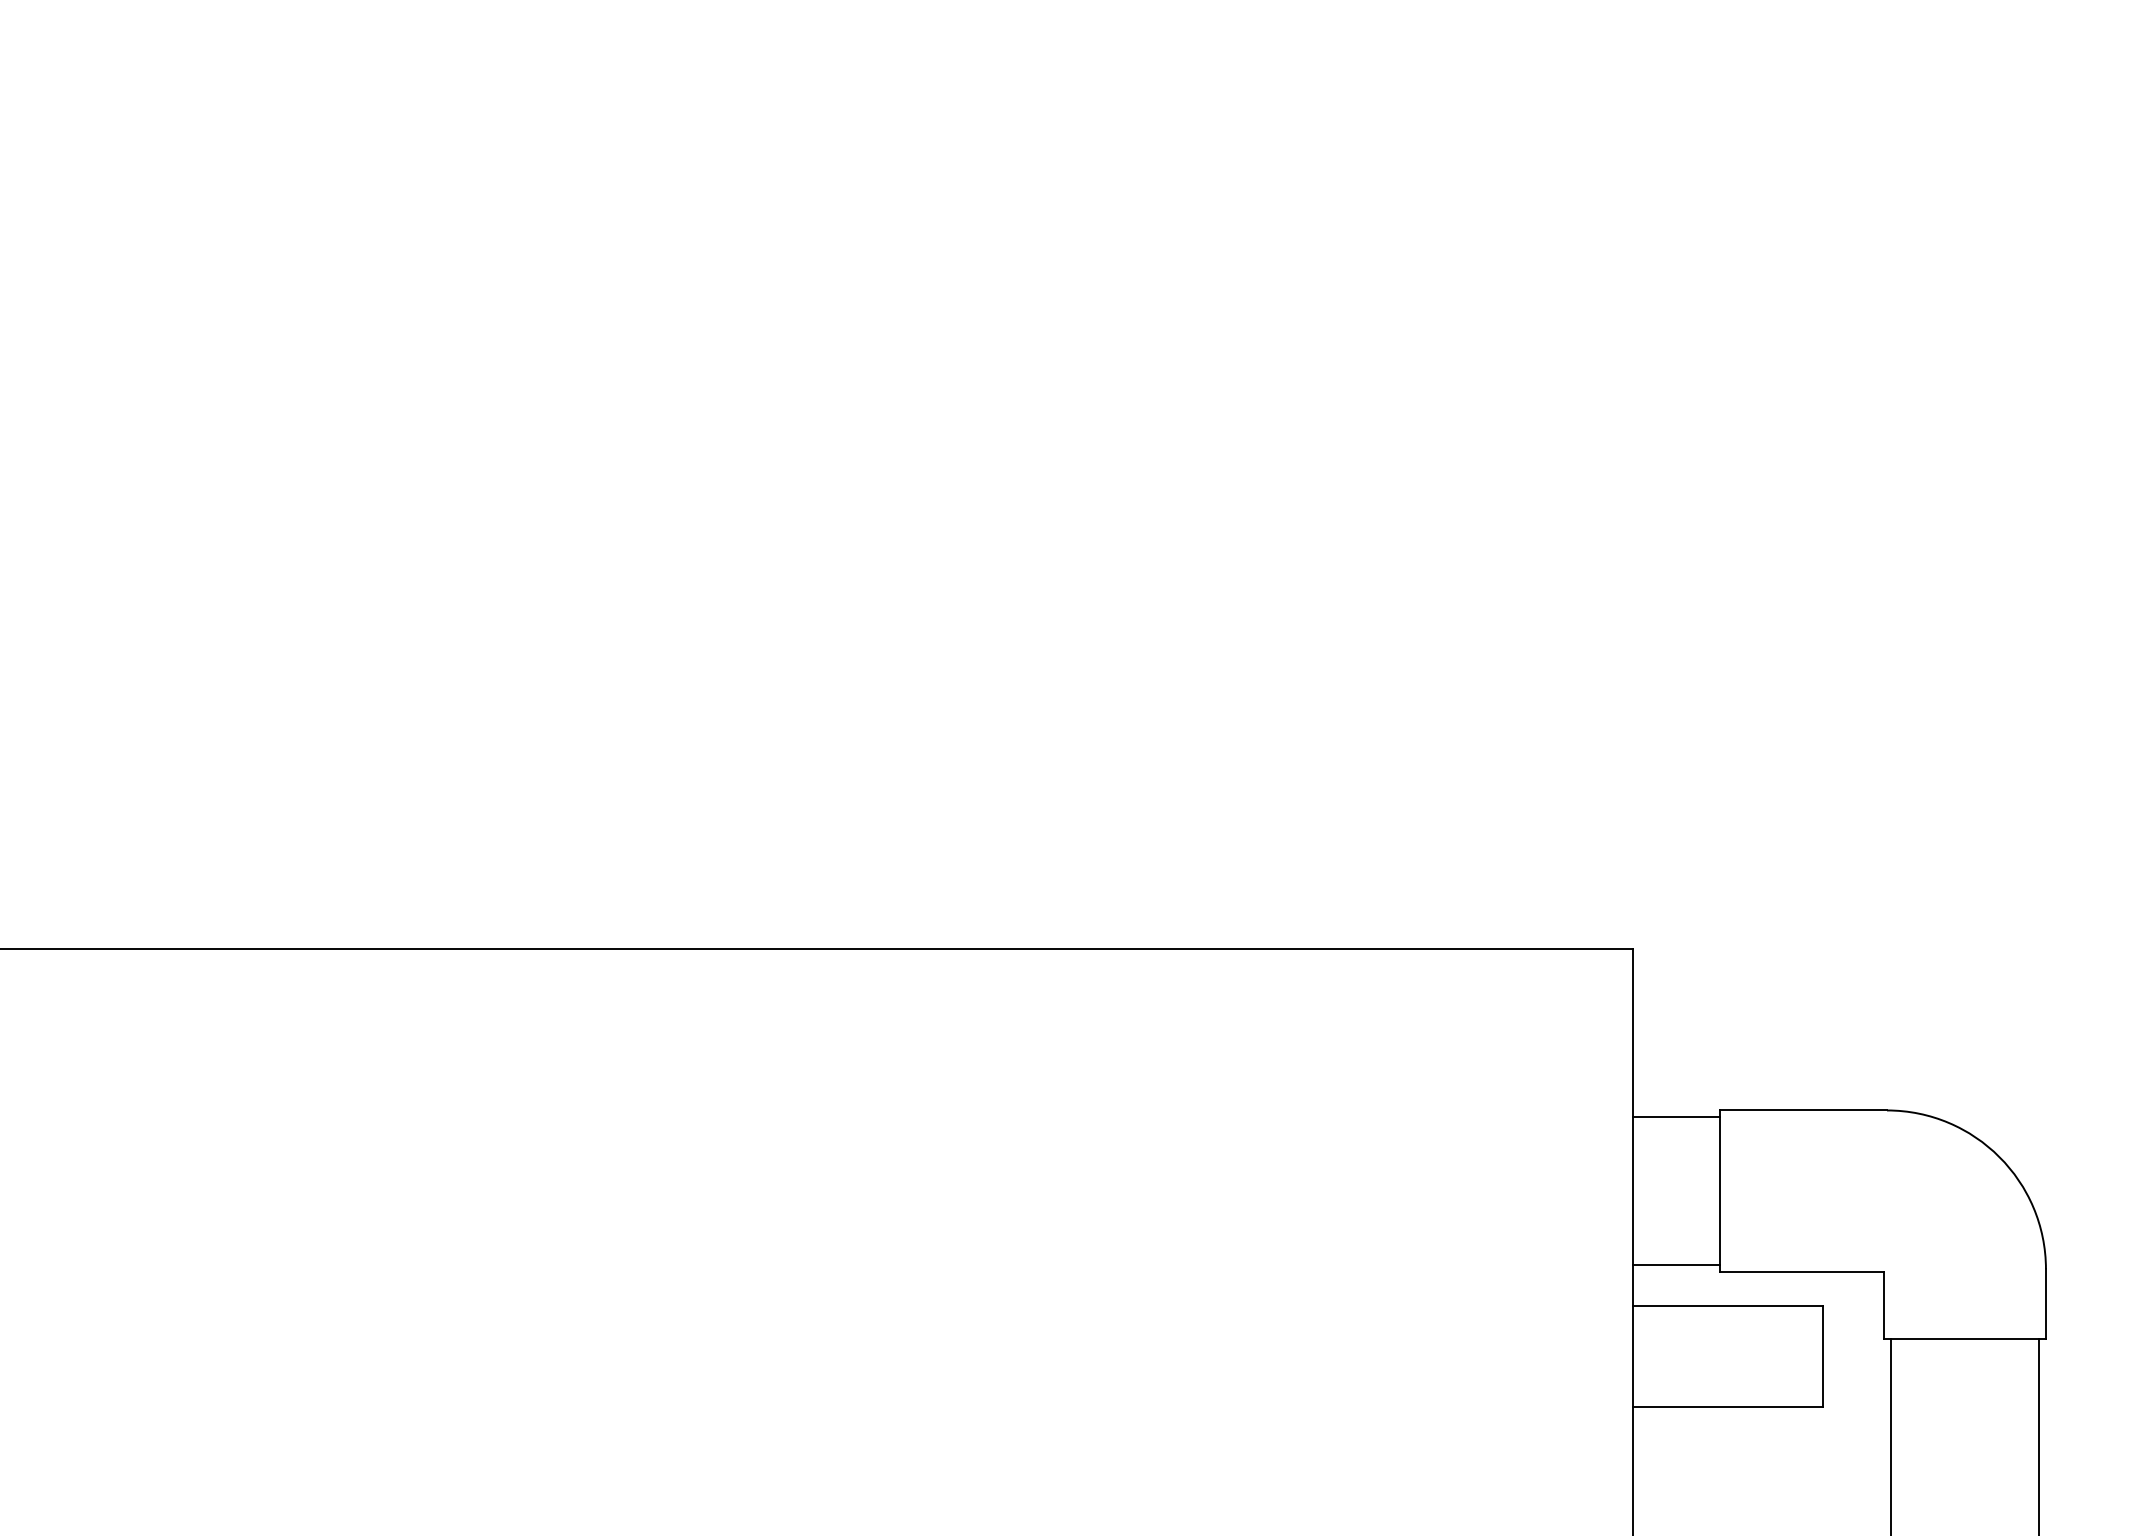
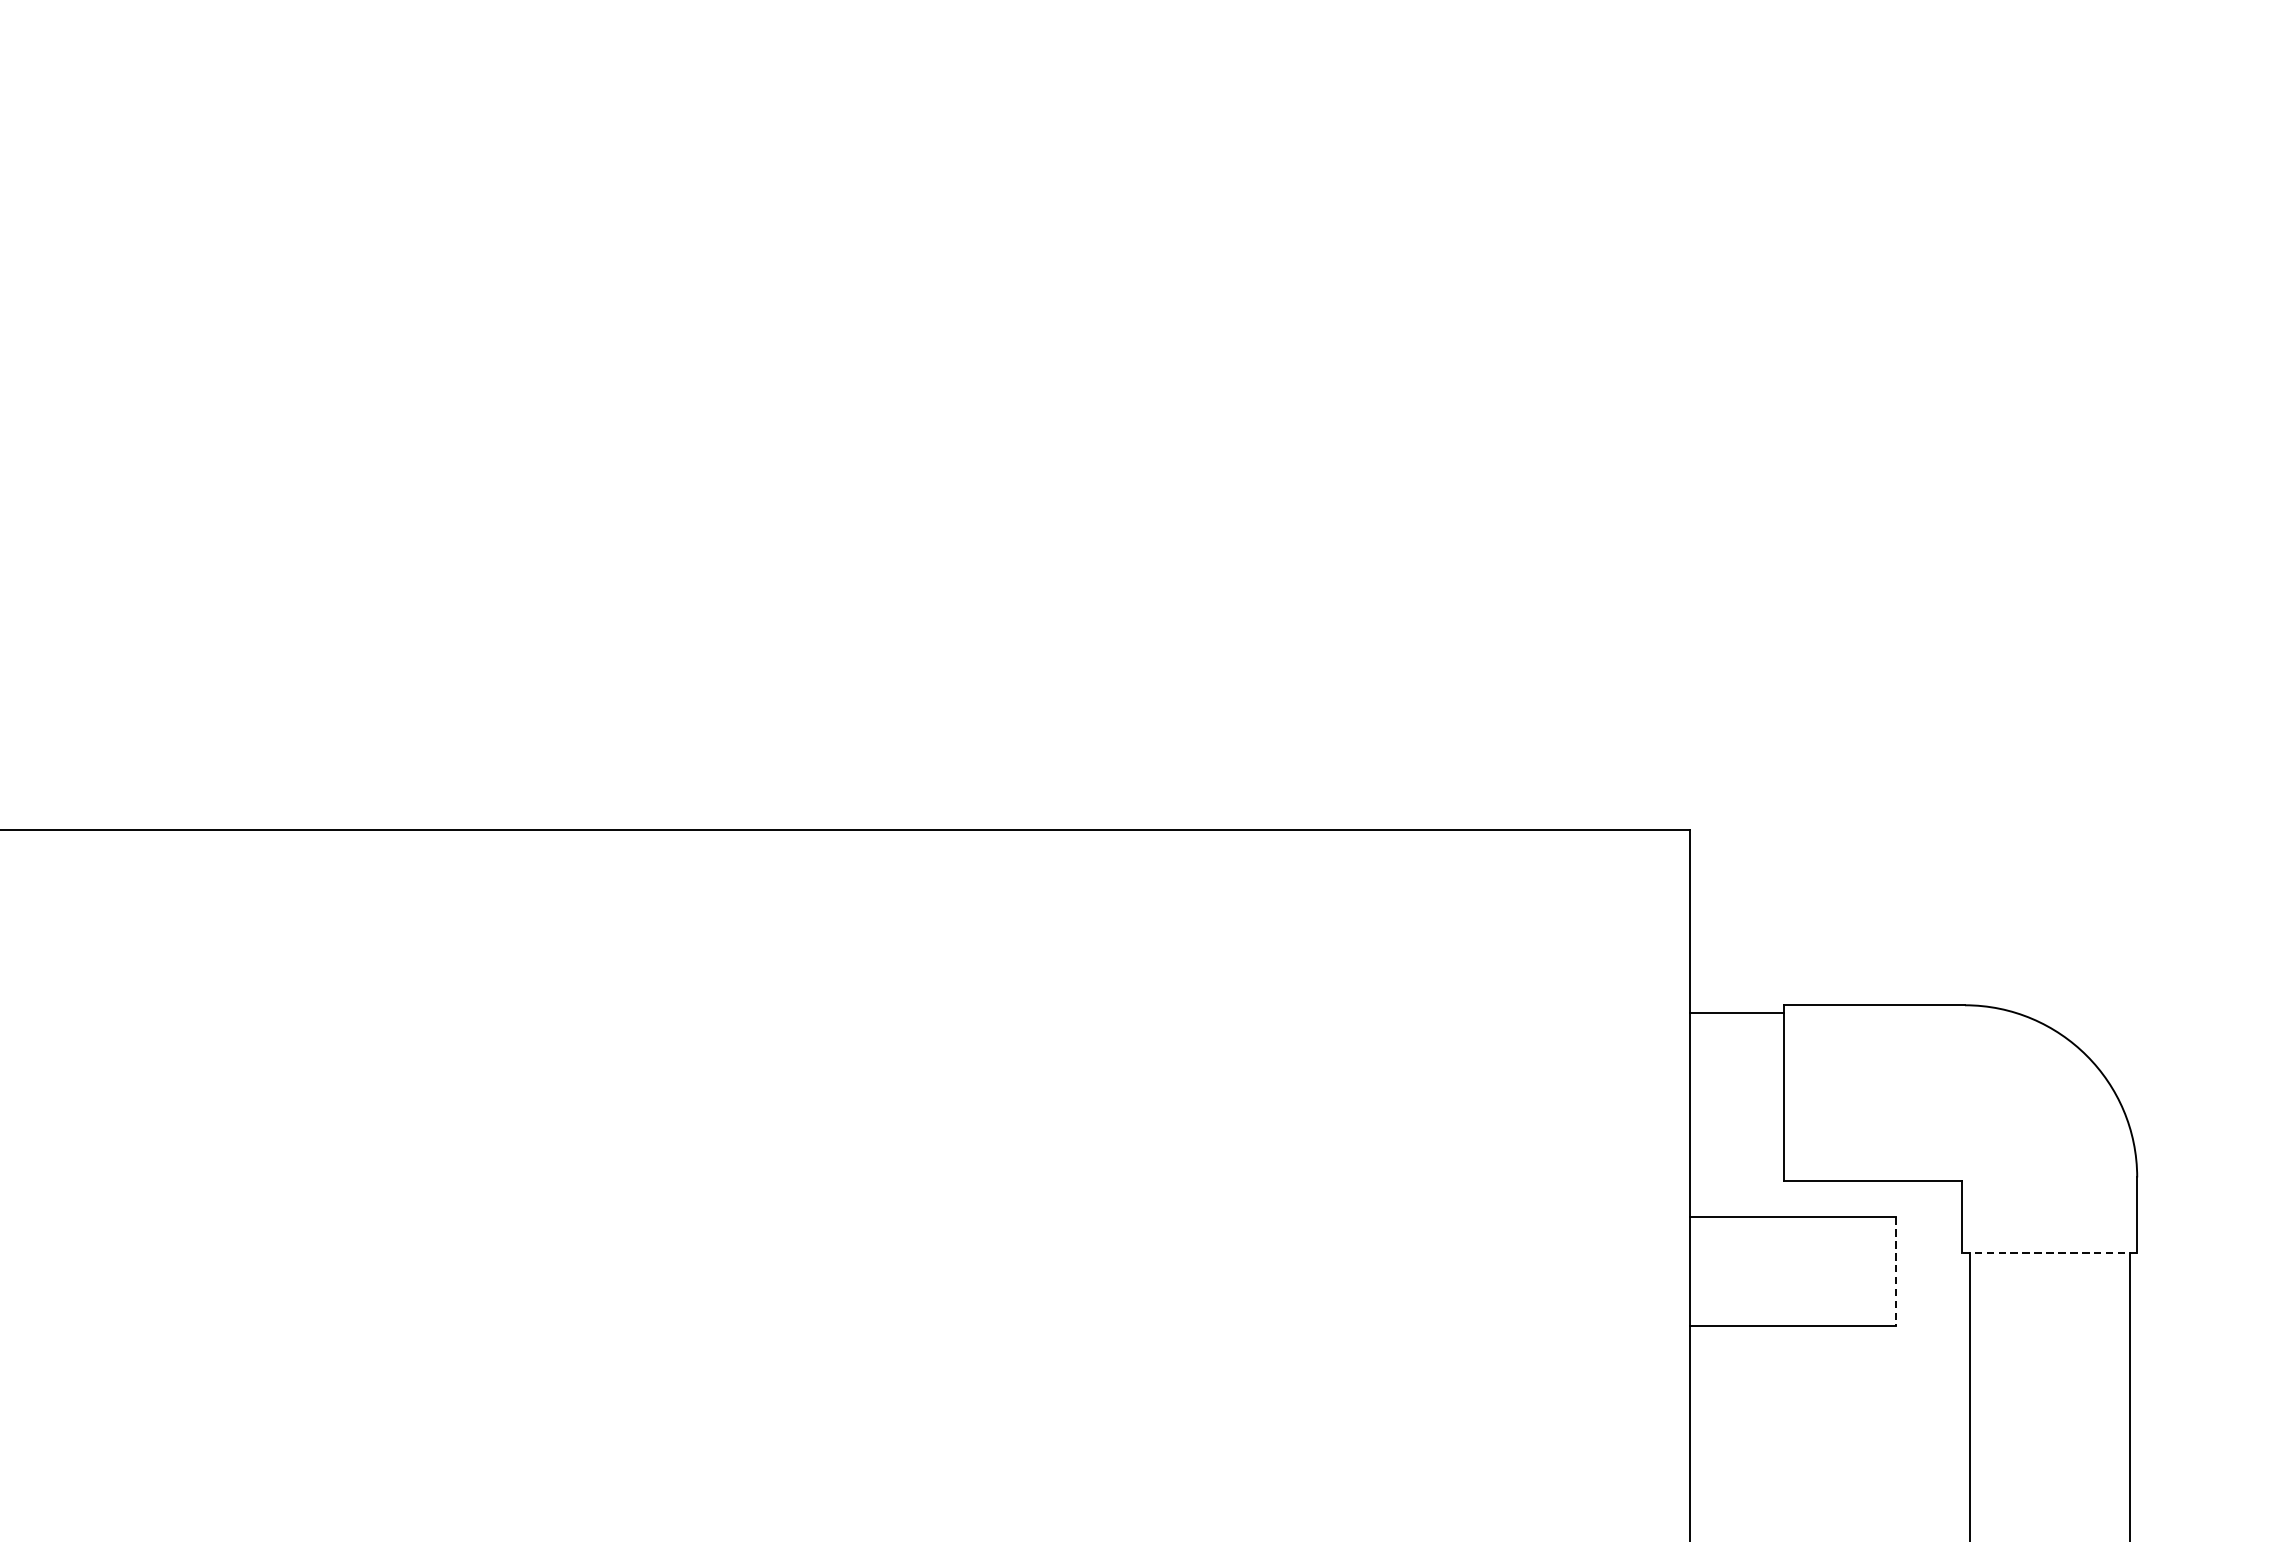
line: (1676, 1265) -> (1736, 1173), removed
line: (1965, 1339) -> (2050, 1253), solid -> dashed
line: (1823, 1356) -> (1896, 1271), solid -> dashed

